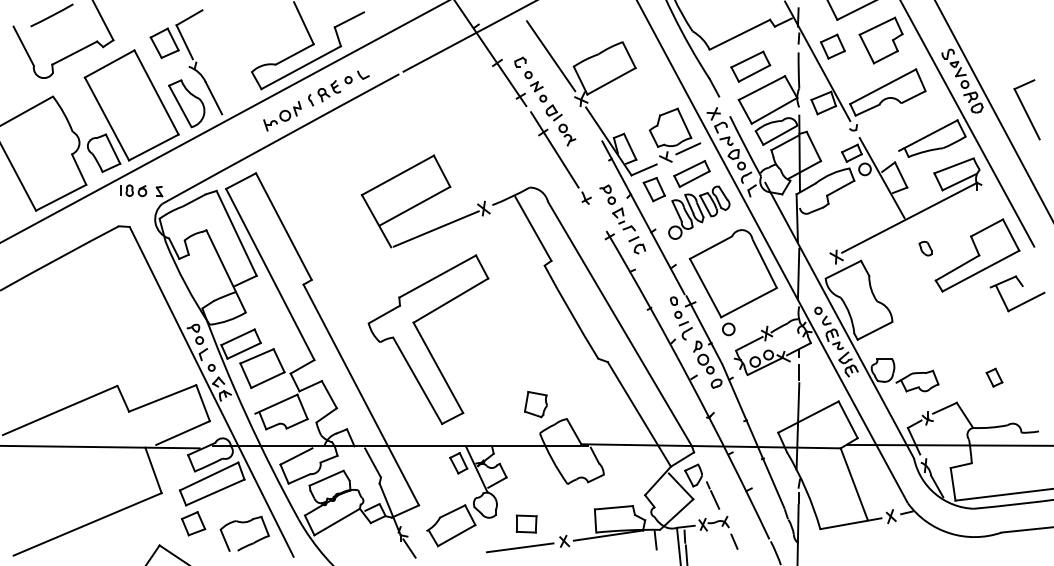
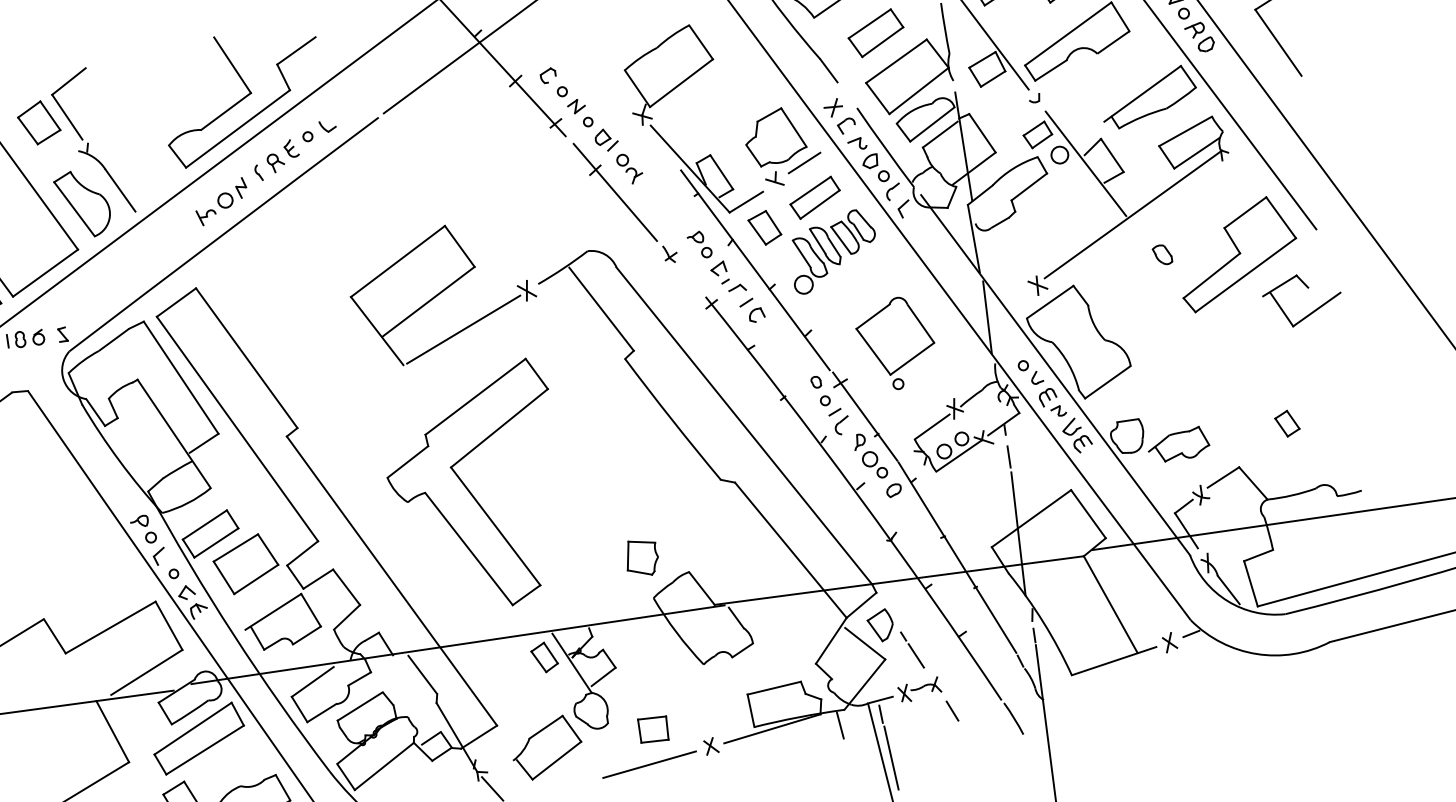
line: (551, 56) -> (591, 60), removed
part: (732, 282) -> (895, 343), size x0.6

